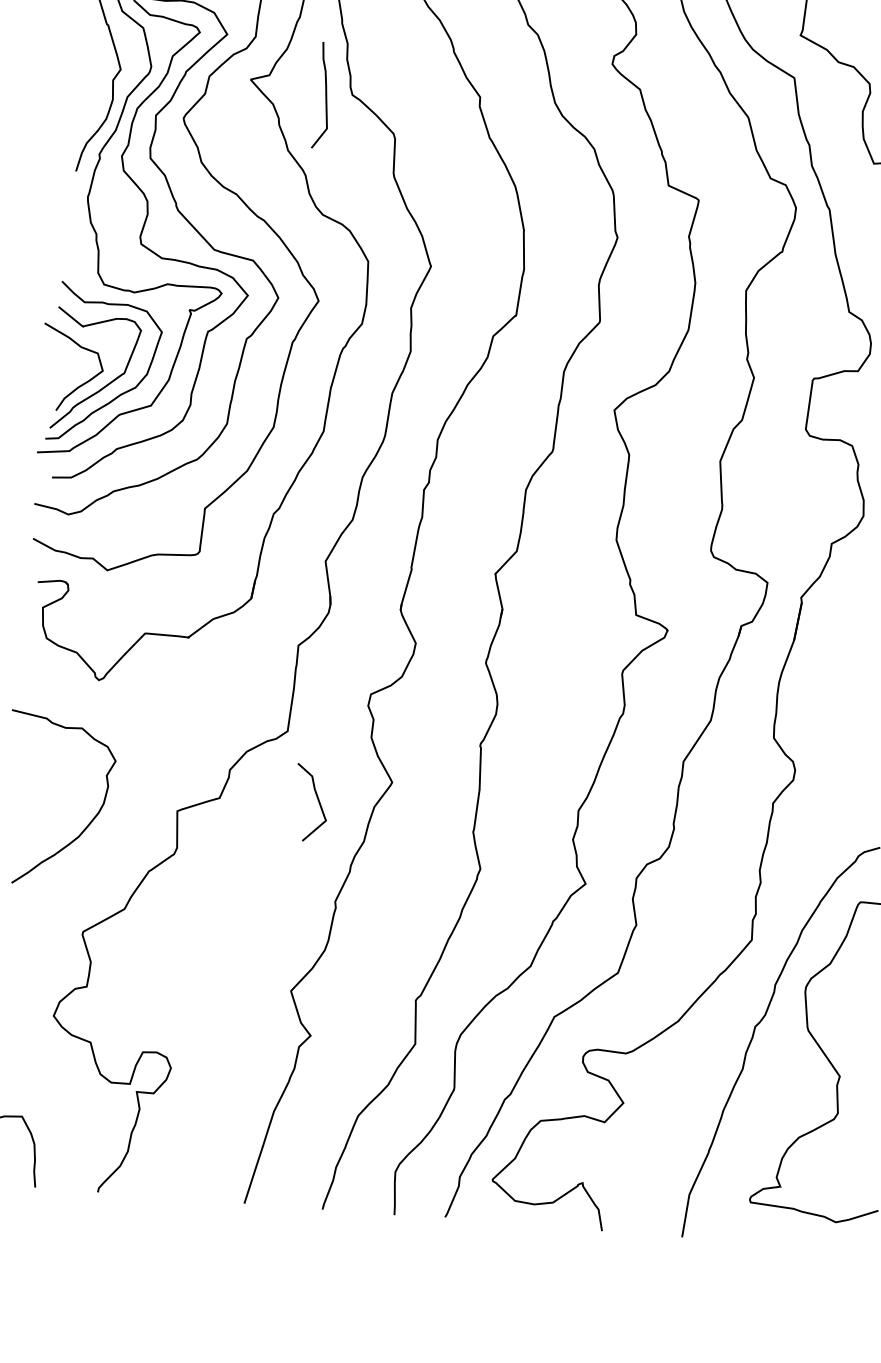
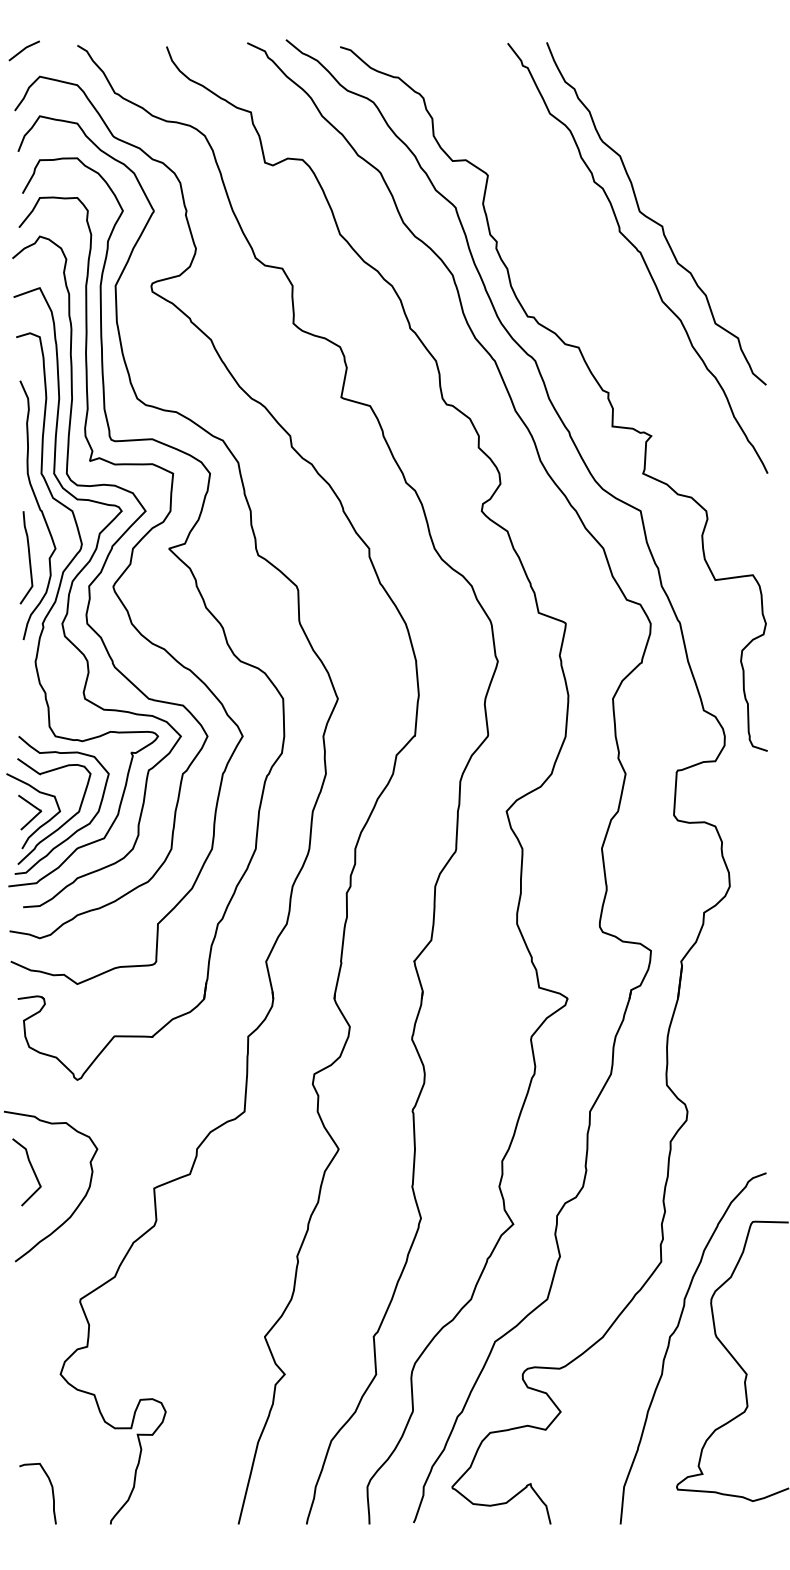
curve: (324, 95) -> (28, 557), moved
curve: (70, 375) -> (32, 817), added
curve: (317, 801) -> (32, 1170), moved

